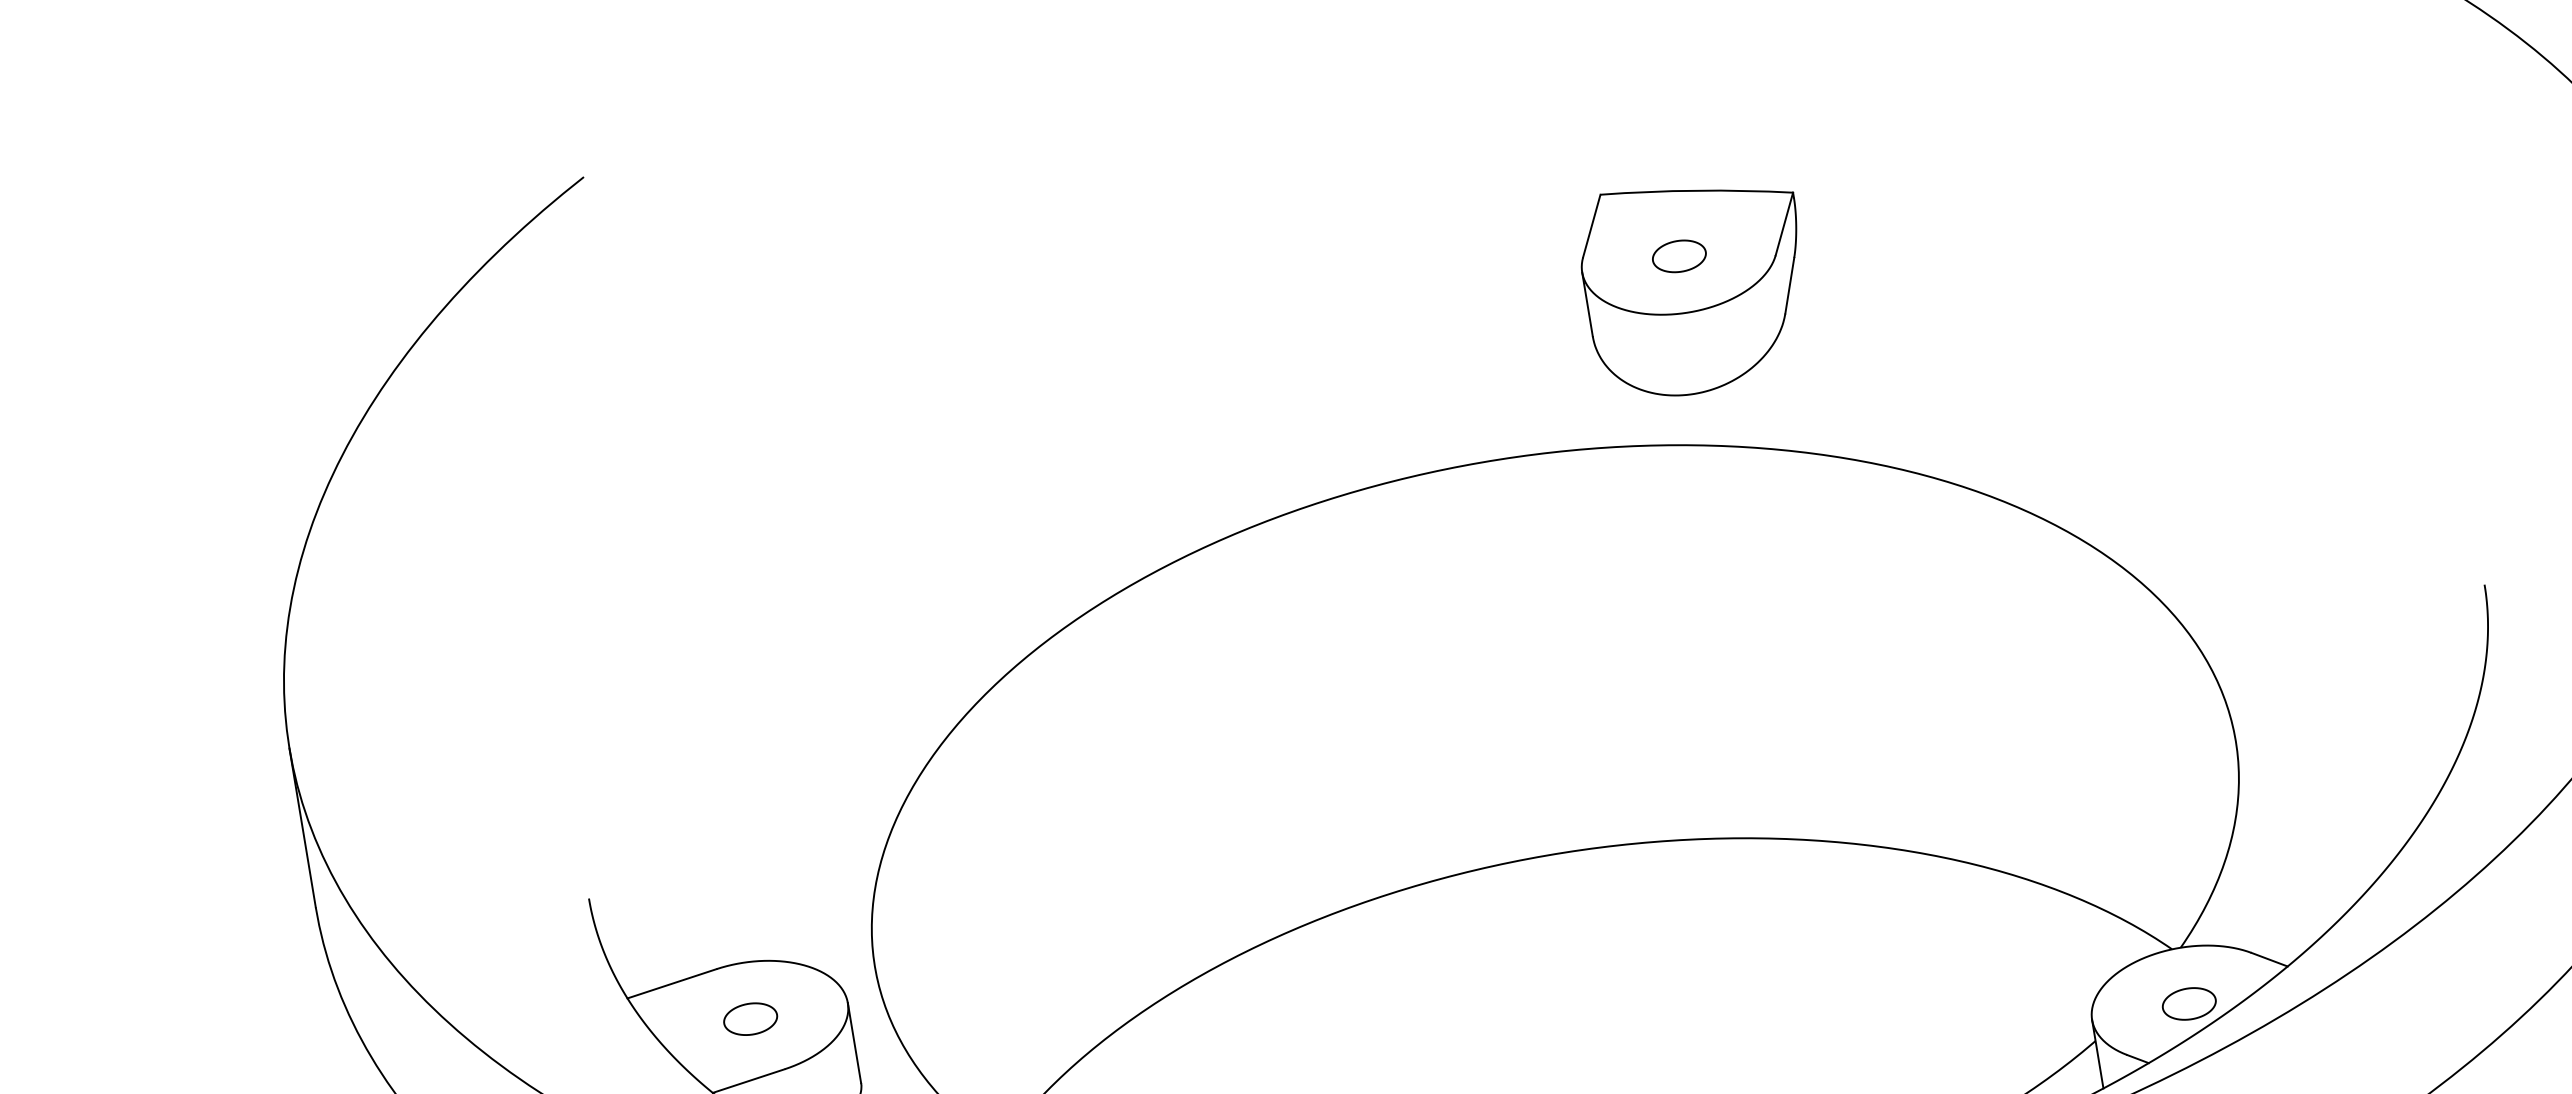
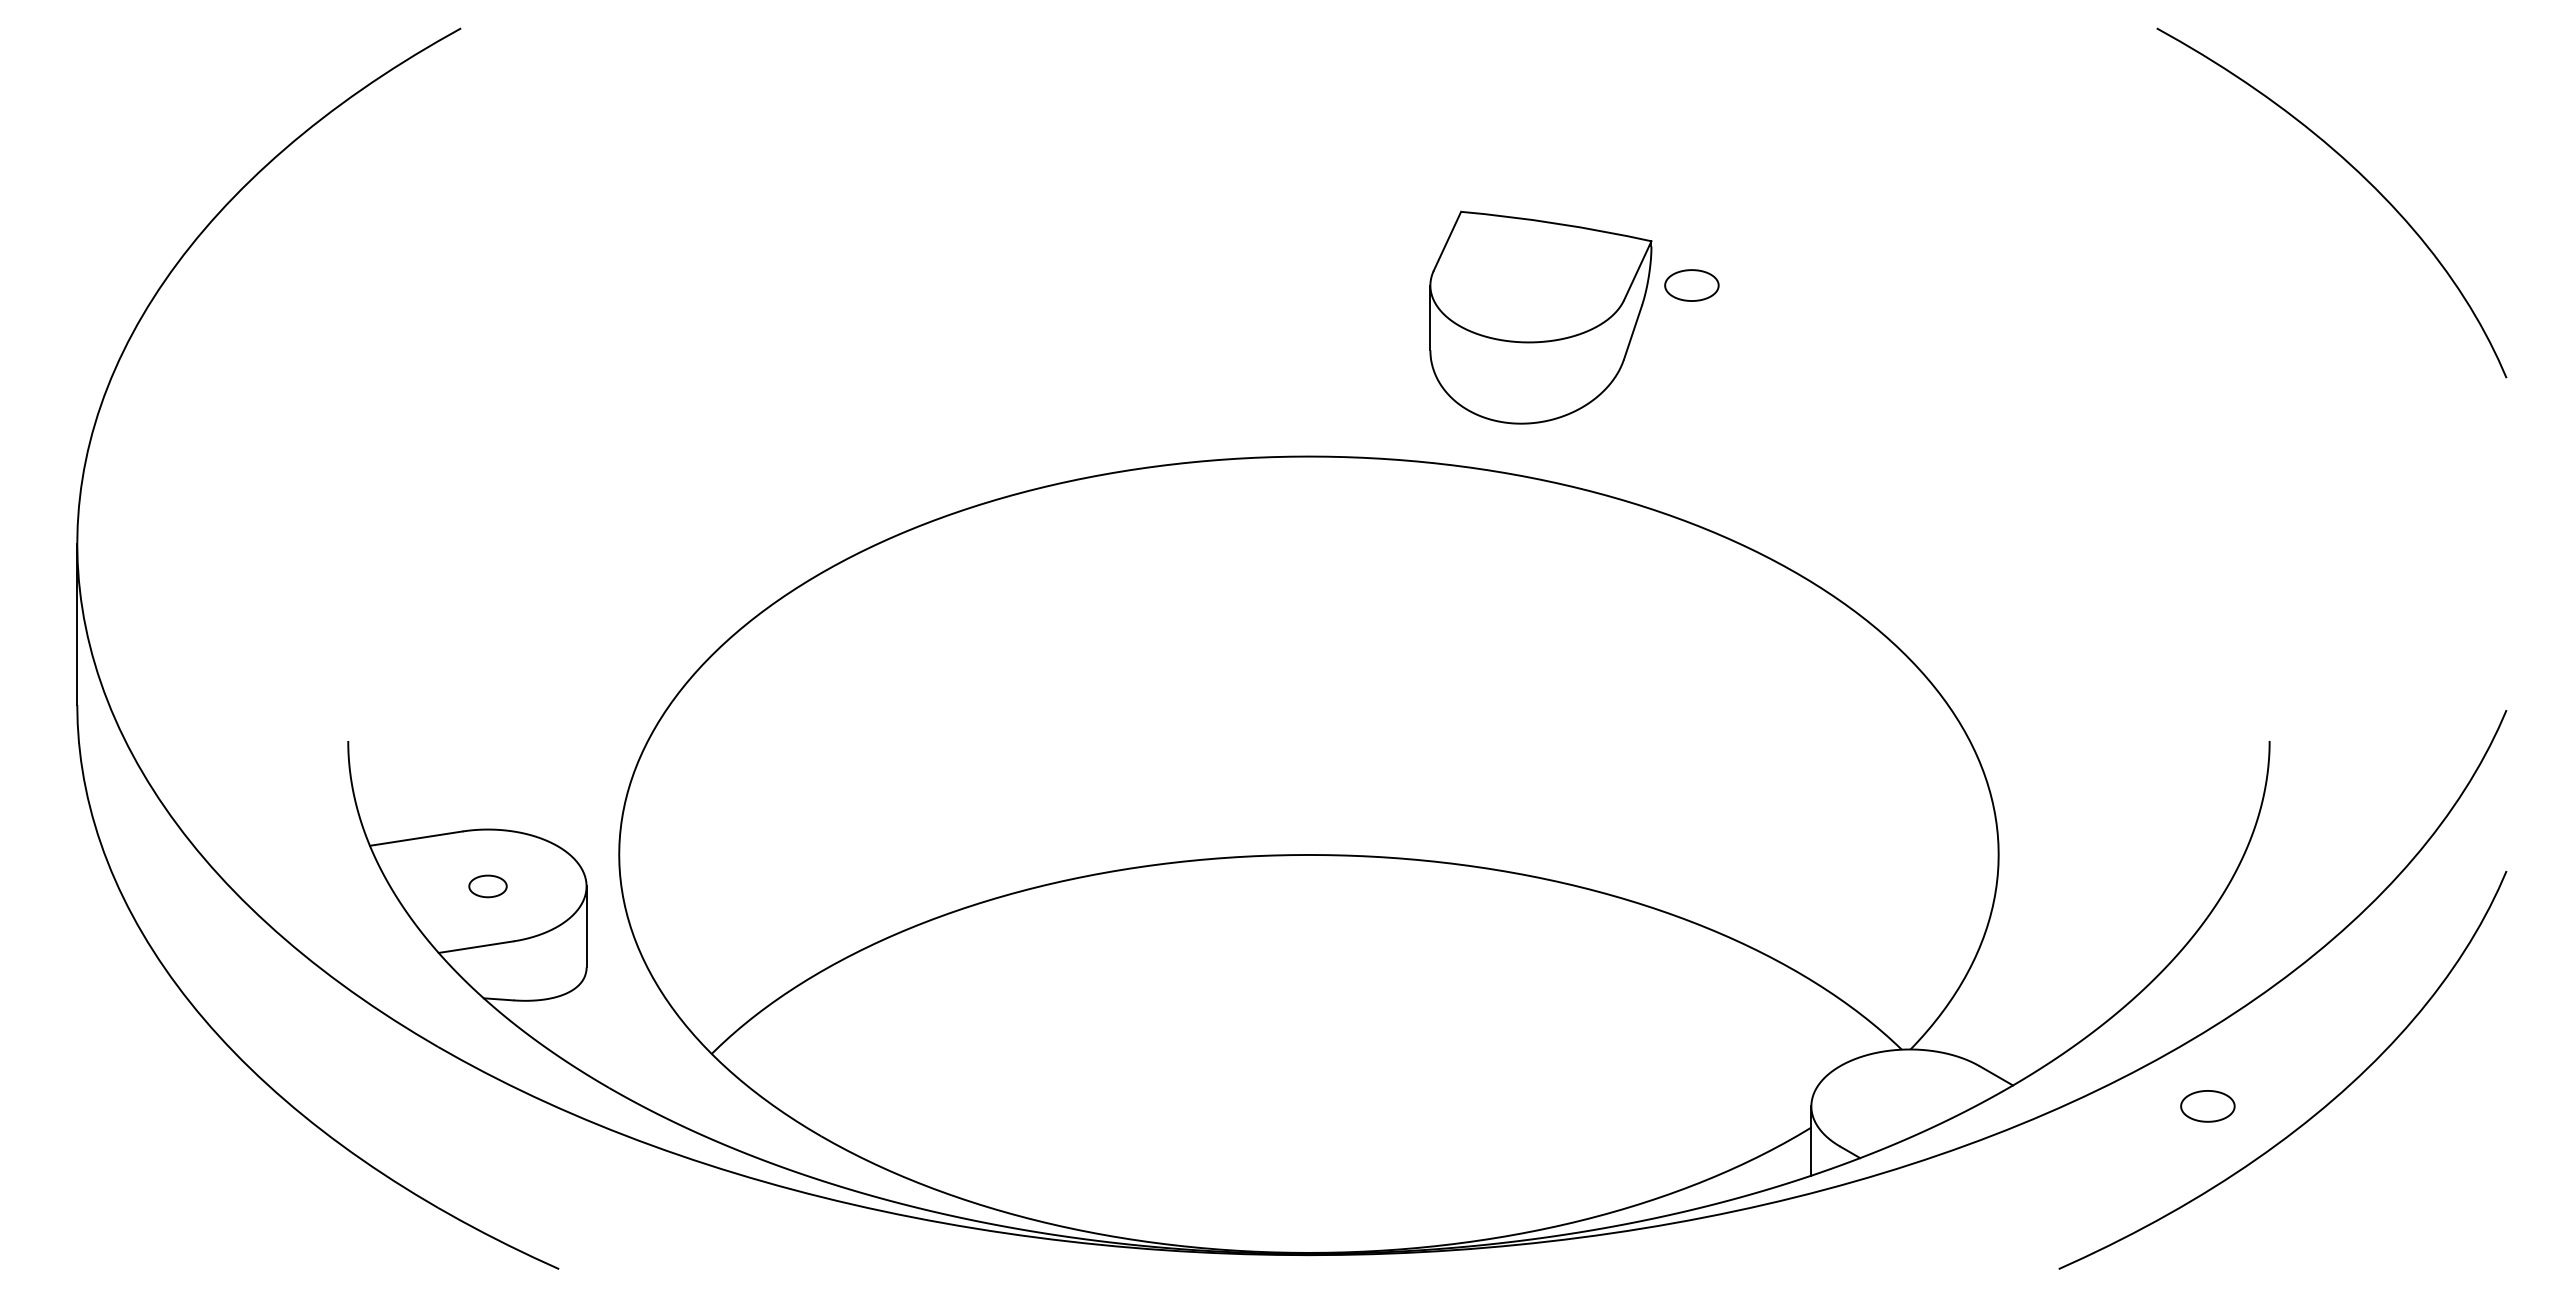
part: (1678, 256) -> (1691, 285), moved
part: (2188, 1004) -> (2207, 1106), moved
part: (750, 1019) -> (487, 886), size x0.7

